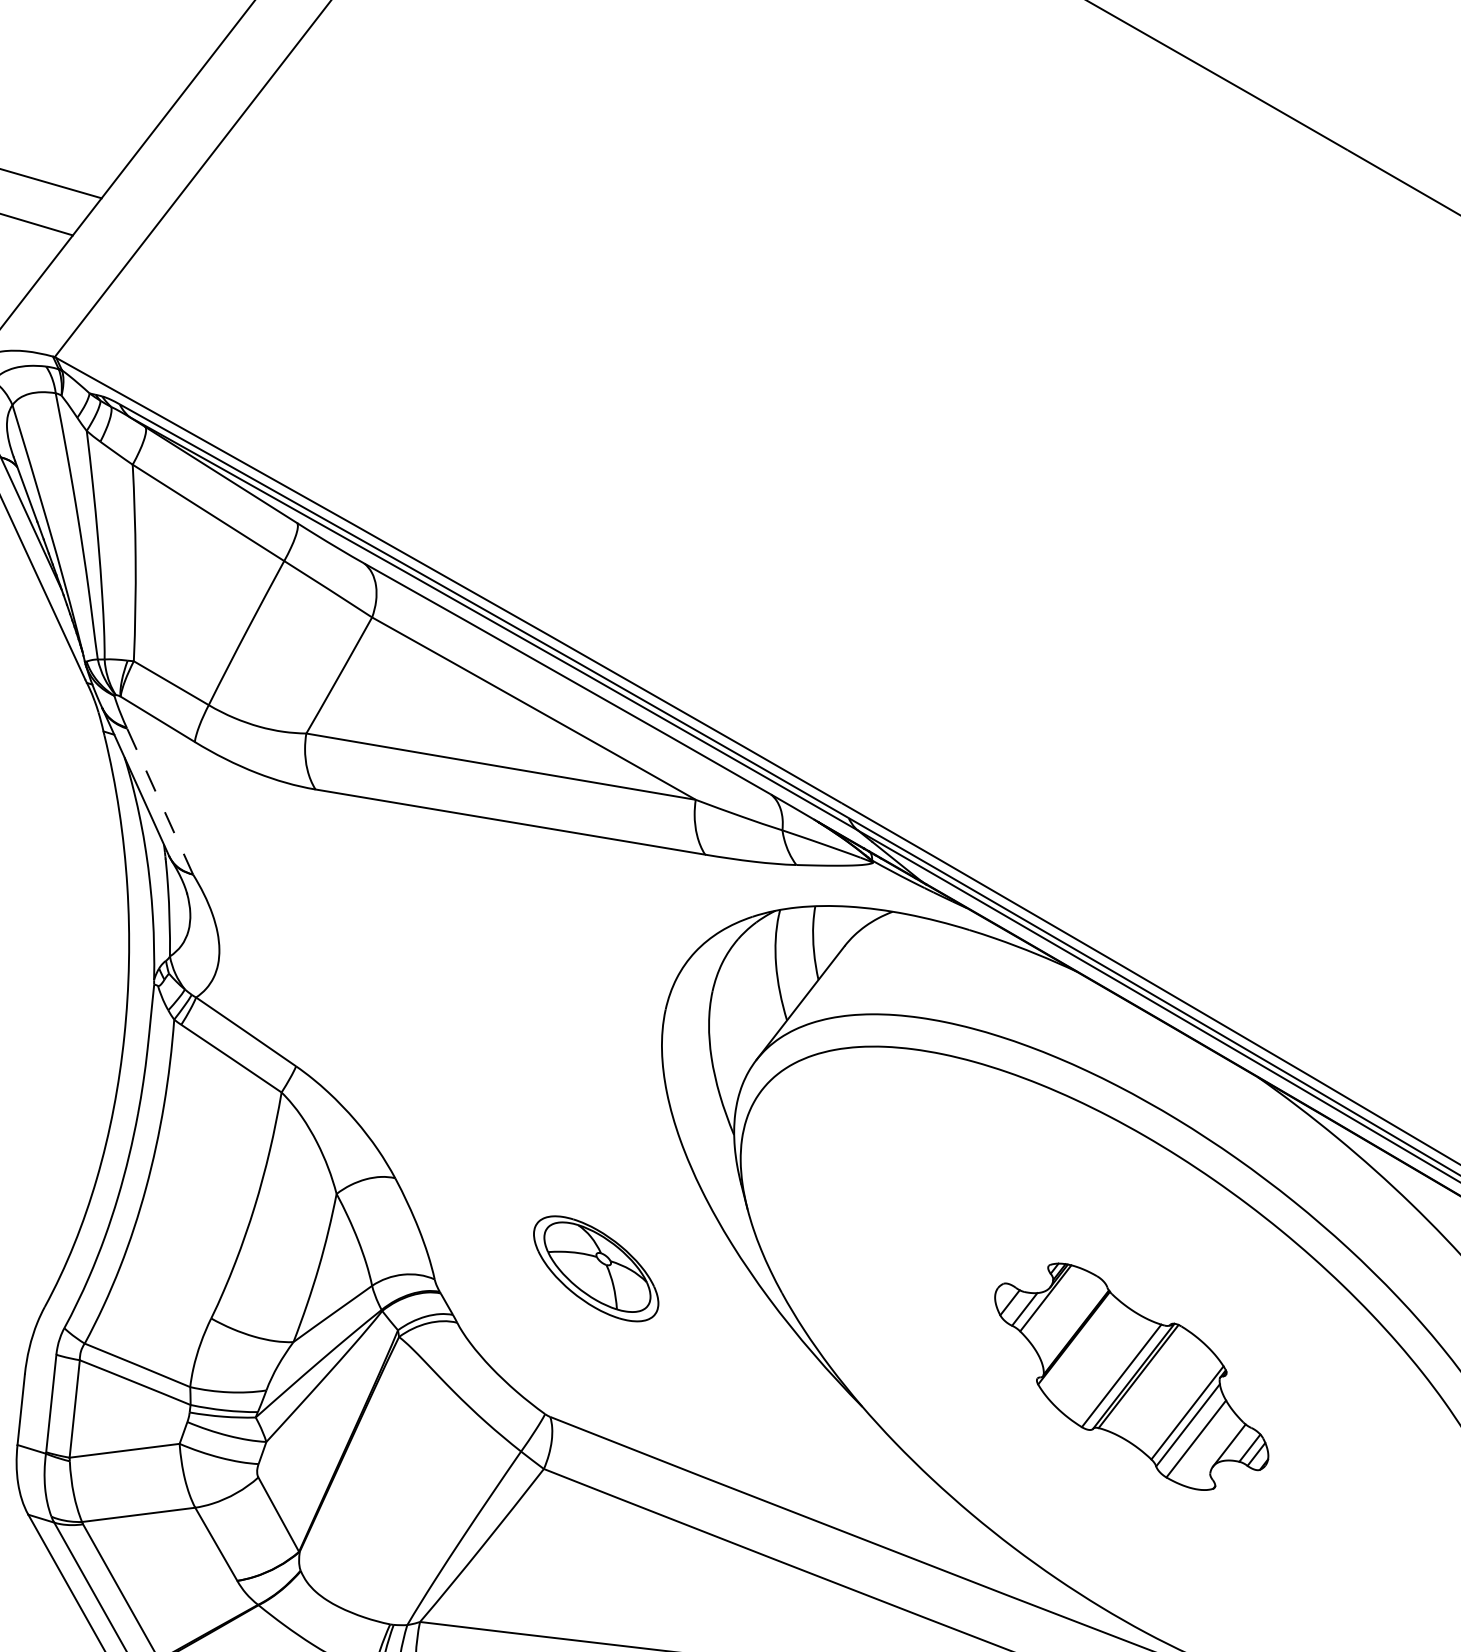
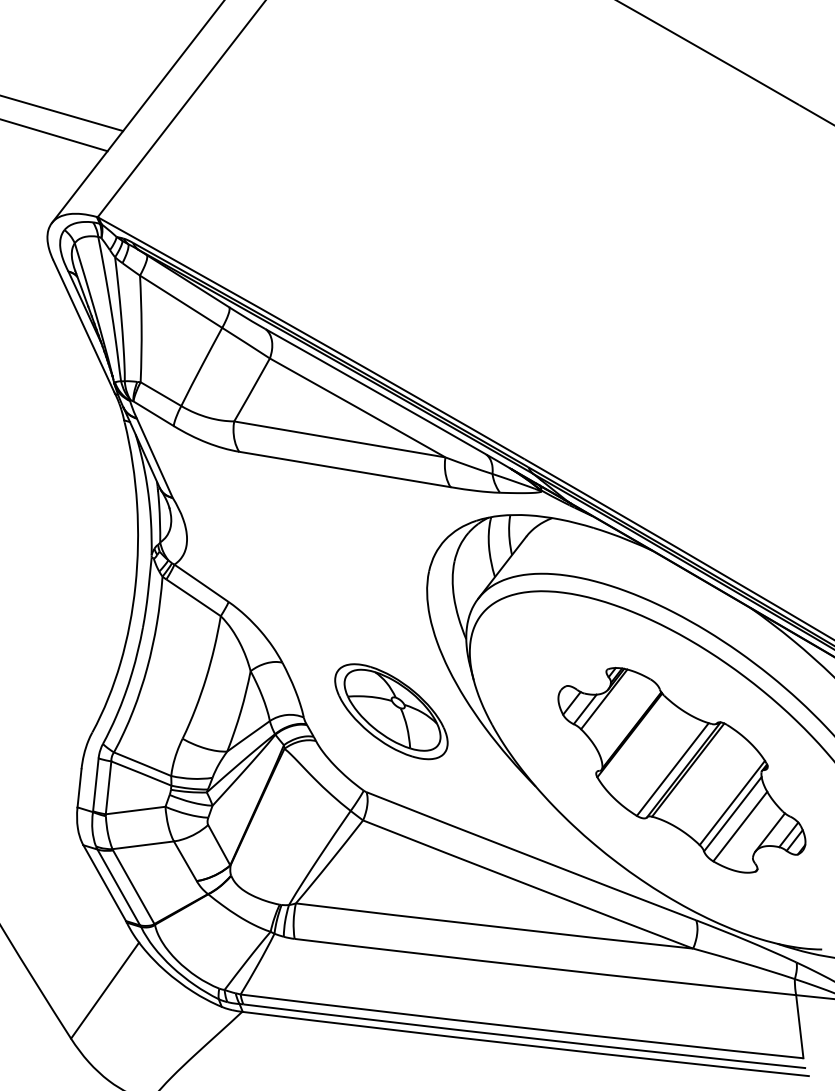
line: (159, 799) -> (154, 457), dashed -> solid
part: (596, 1268) -> (391, 711), size x1.67
part: (1130, 1376) -> (681, 770), size x1.67

